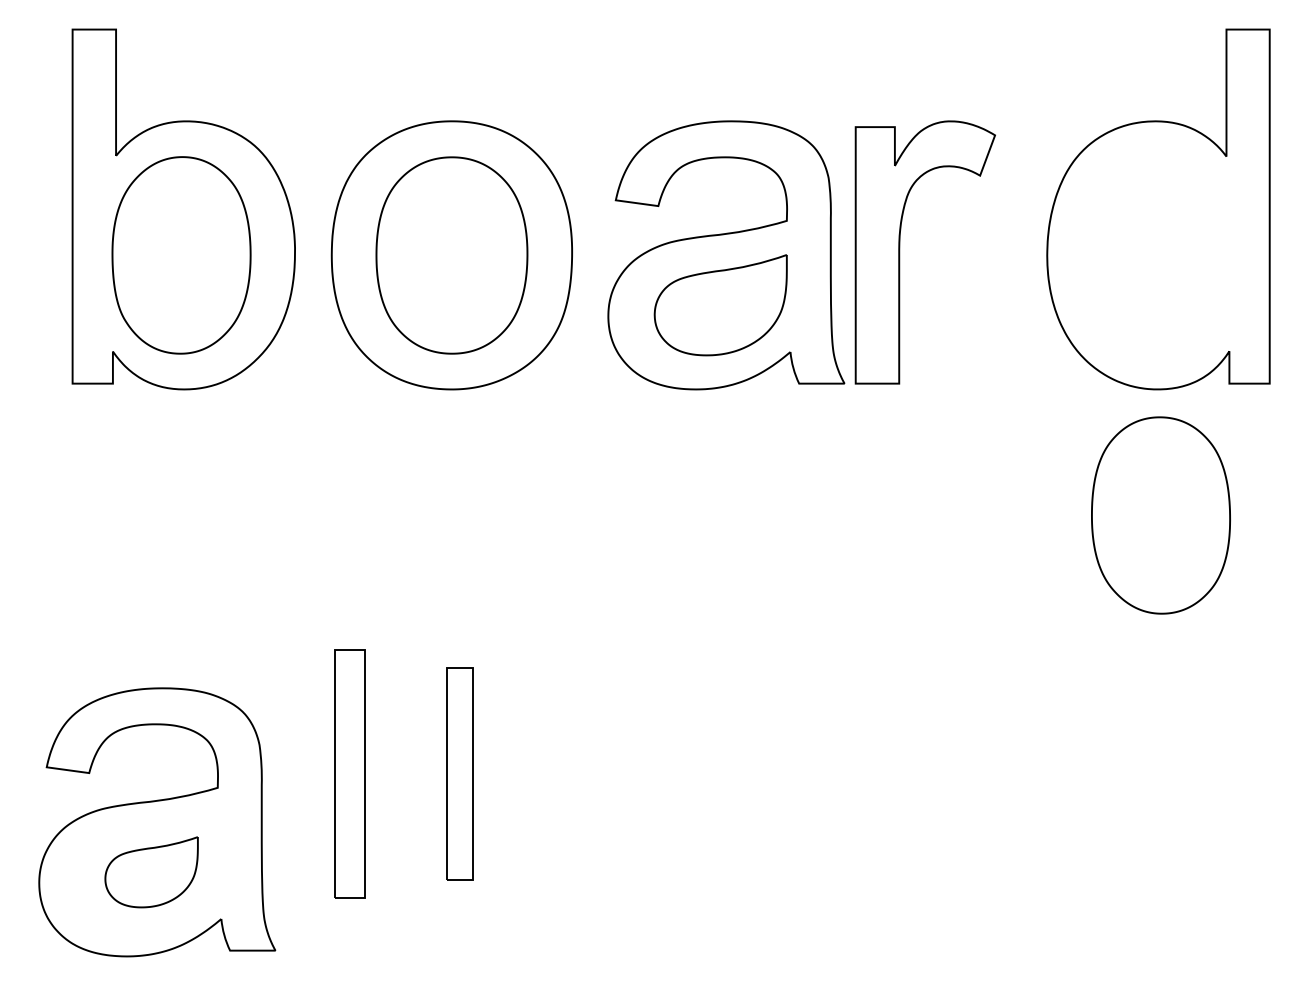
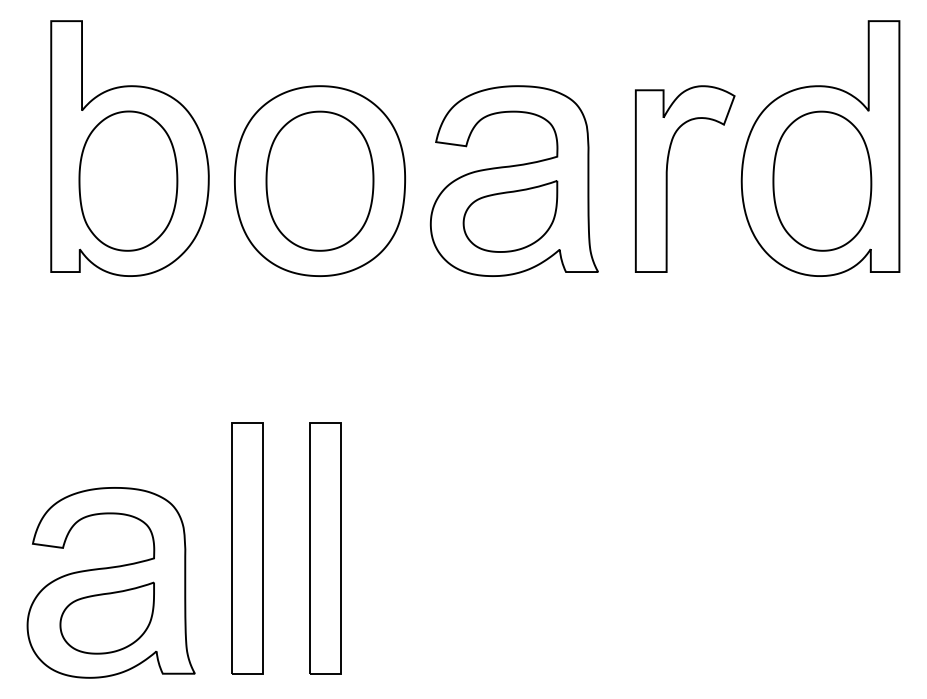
part: (900, 252) -> (667, 179), moved
part: (1160, 515) -> (822, 181), moved
part: (349, 773) -> (247, 548), size x1.43
part: (459, 773) -> (325, 548), size x1.67
part: (151, 872) -> (107, 618), size x1.43

